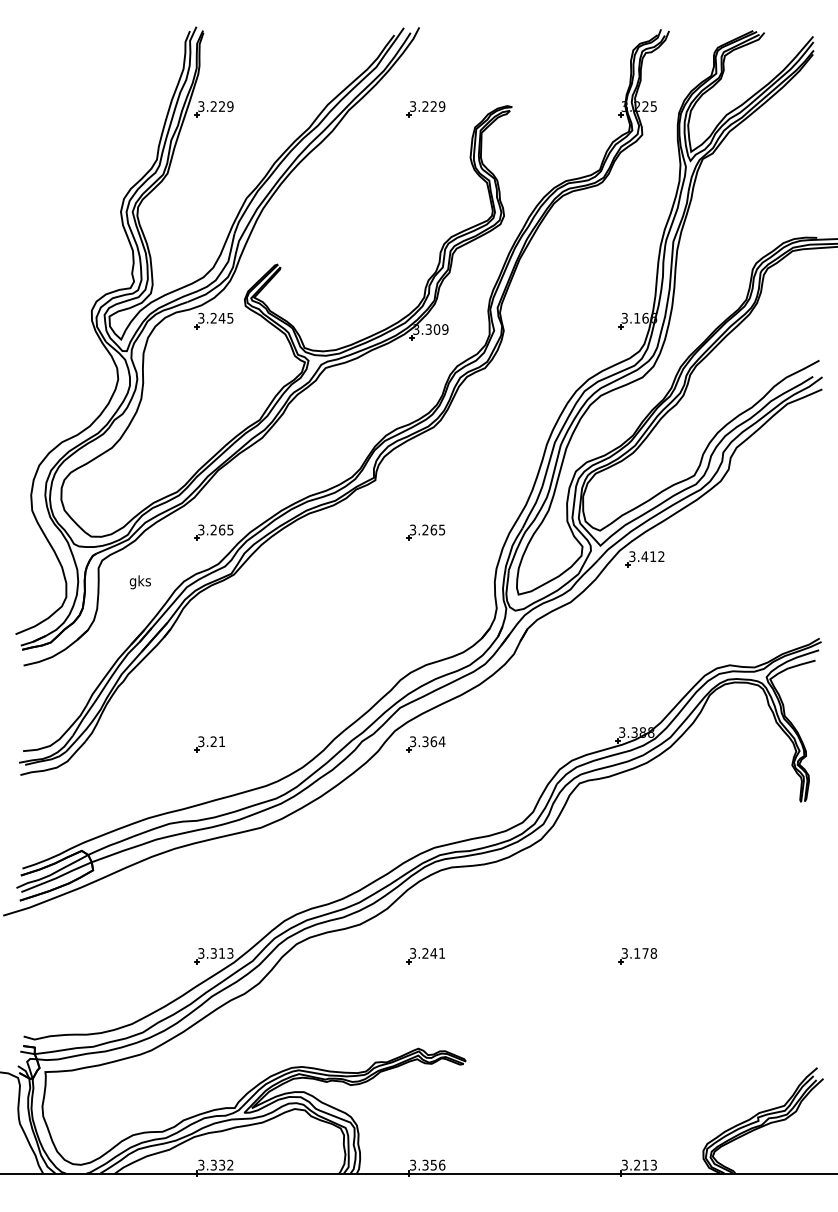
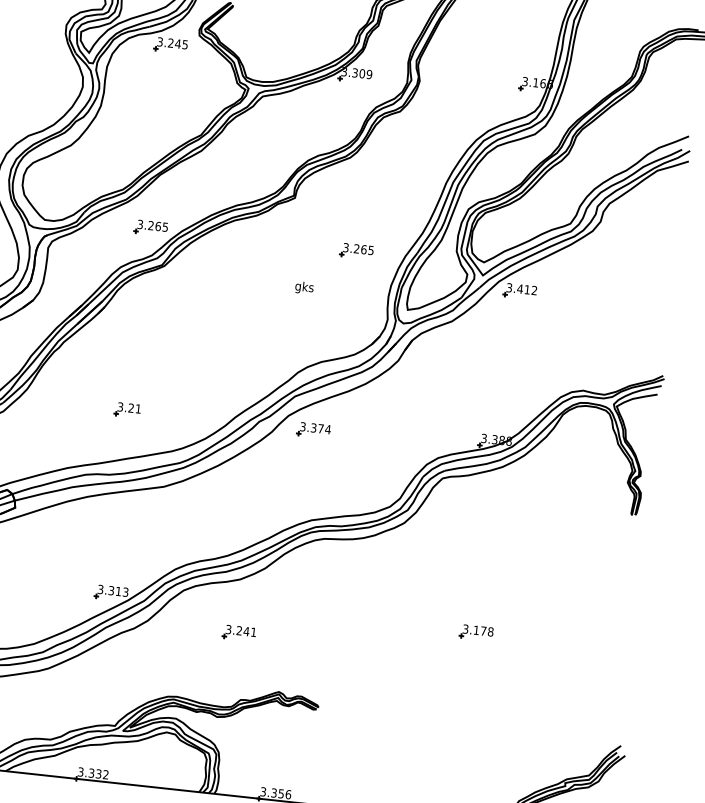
part: (425, 532) -> (356, 251), moved
text: (139, 582) -> (303, 288), moved
text: (433, 741) -> (320, 428), 3.364 -> 3.374
part: (425, 956) -> (239, 633), moved

